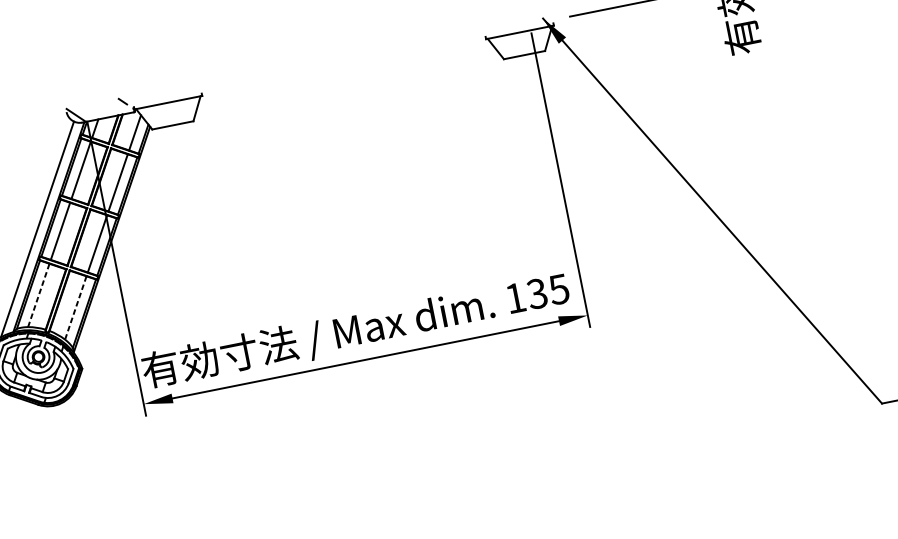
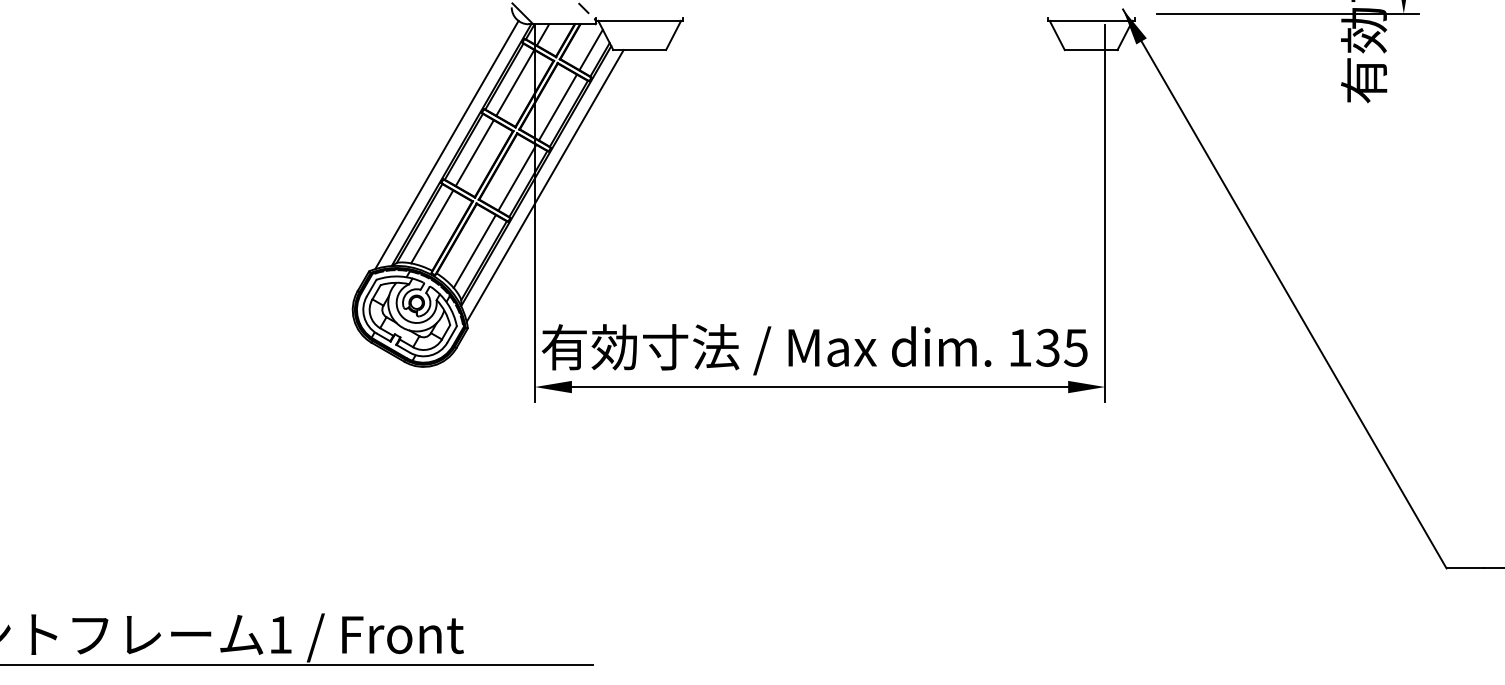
line: (119, 245) -> (544, 185), added
line: (38, 295) -> (432, 226), dashed -> solid
line: (75, 308) -> (474, 251), dashed -> solid

